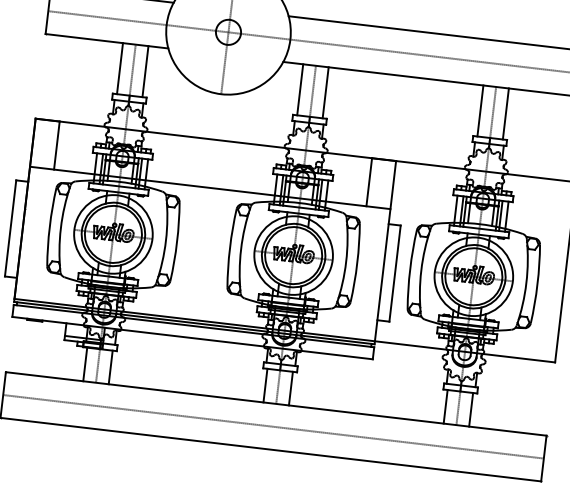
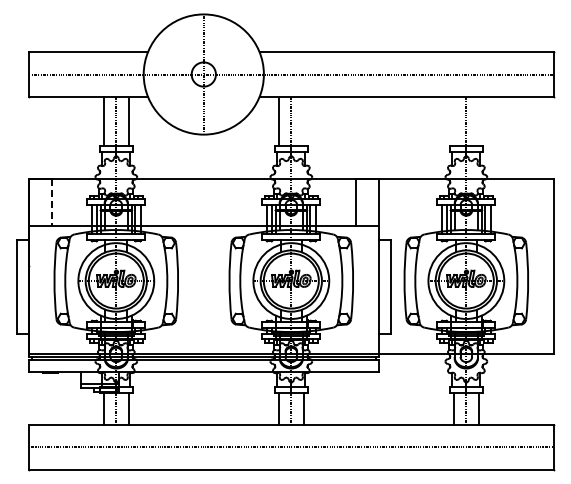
line: (325, 92) -> (303, 121), removed
line: (479, 110) -> (453, 121), removed
line: (505, 113) -> (478, 121), removed
line: (57, 145) -> (52, 202), solid -> dashed

